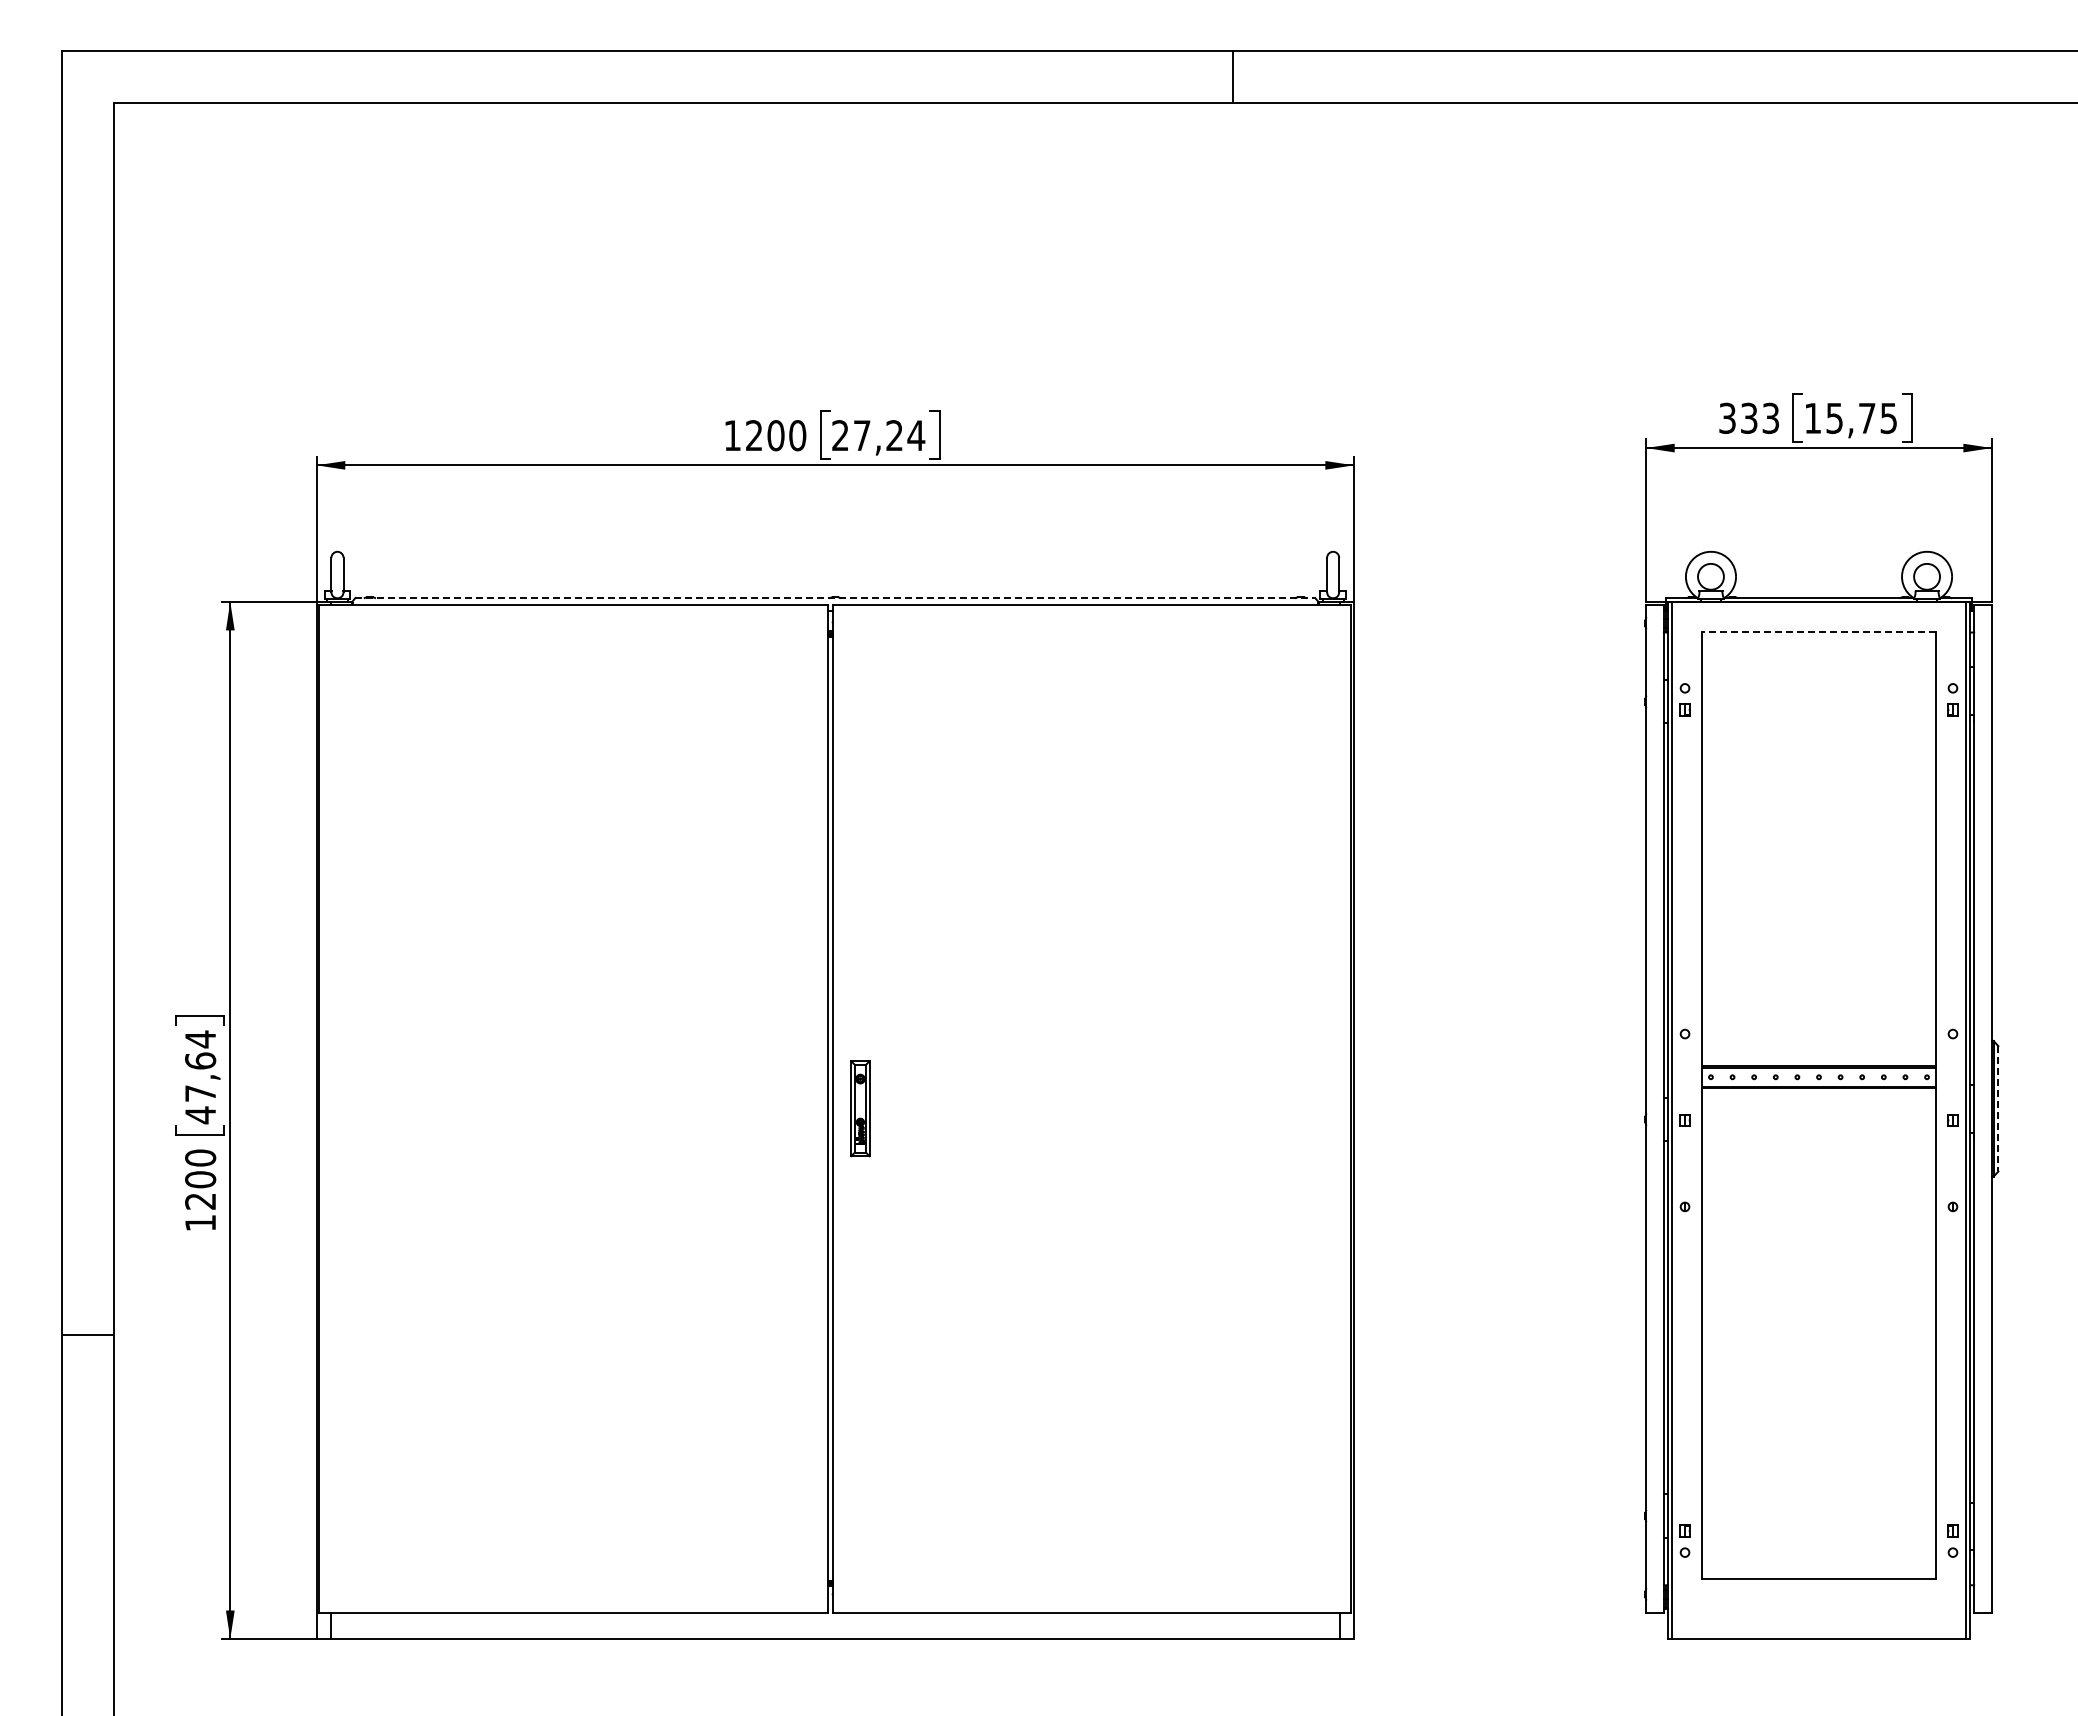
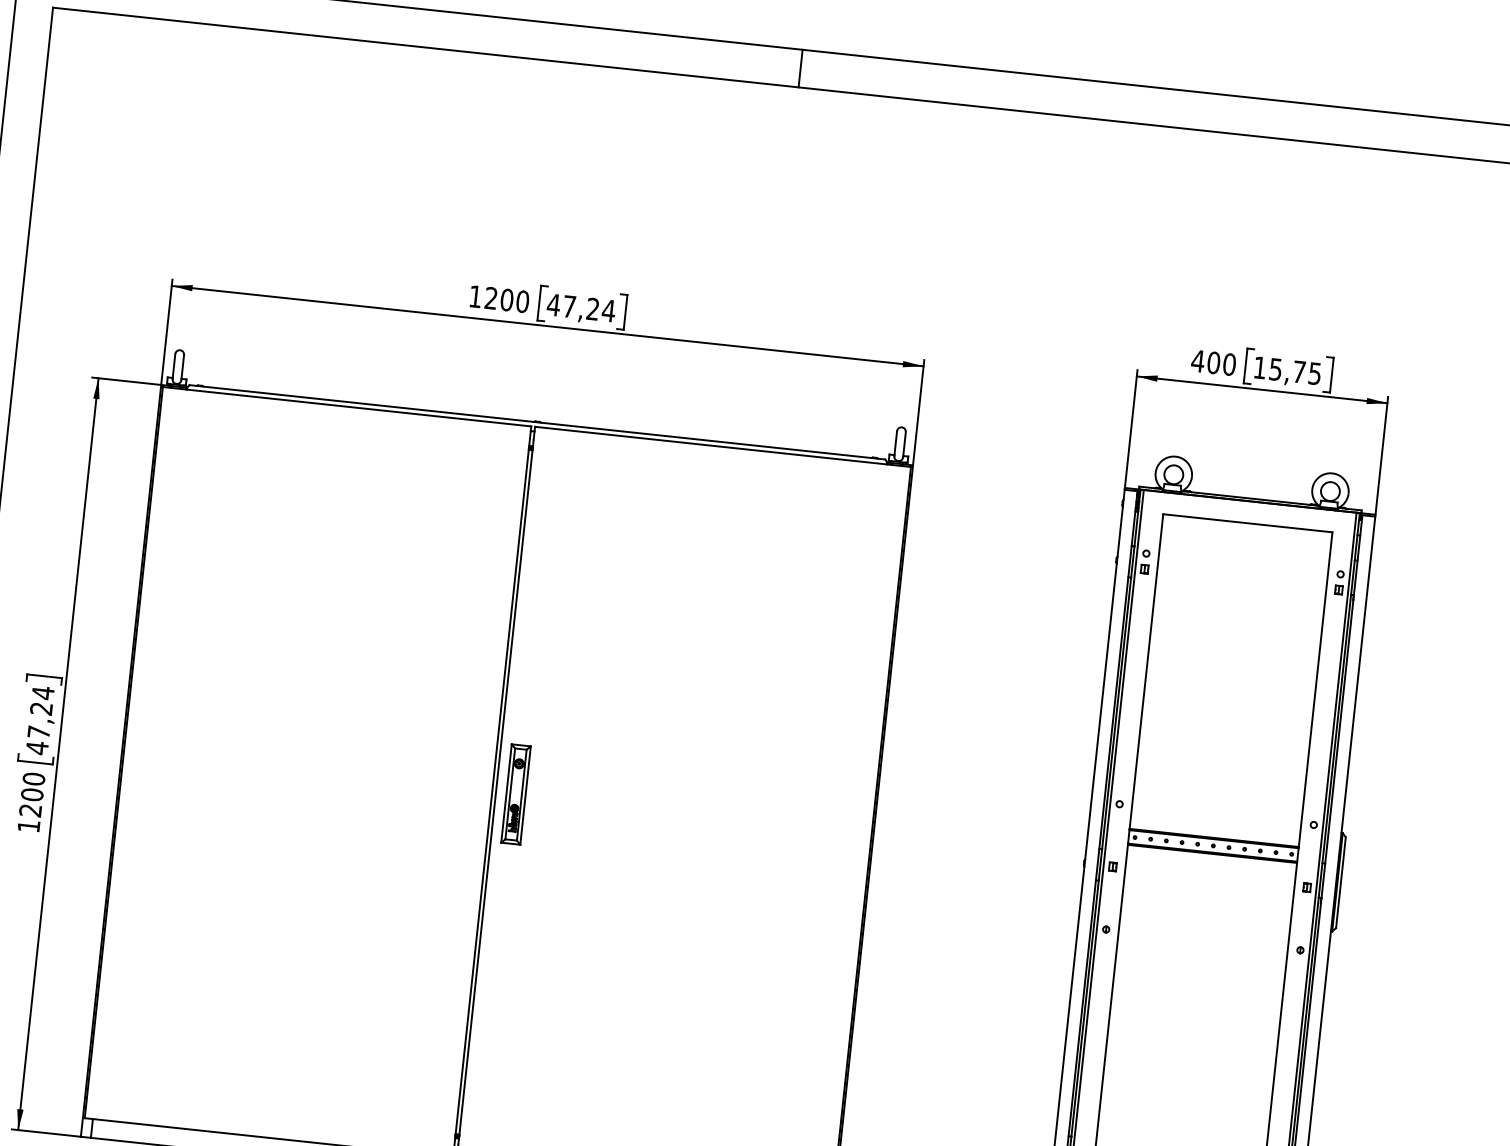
line: (1232, 77) -> (800, 68), moved
text: (1748, 417) -> (1213, 362), 333 -> 400
text: (840, 435) -> (553, 304), 27,24 -> 47,24
line: (835, 598) -> (537, 422), dashed -> solid
line: (1819, 632) -> (1248, 523), dashed -> solid
text: (200, 1060) -> (41, 708), 47,64 -> 47,24
part: (860, 1108) -> (516, 794), size x1.43
line: (1998, 1108) -> (1341, 882), dashed -> solid

